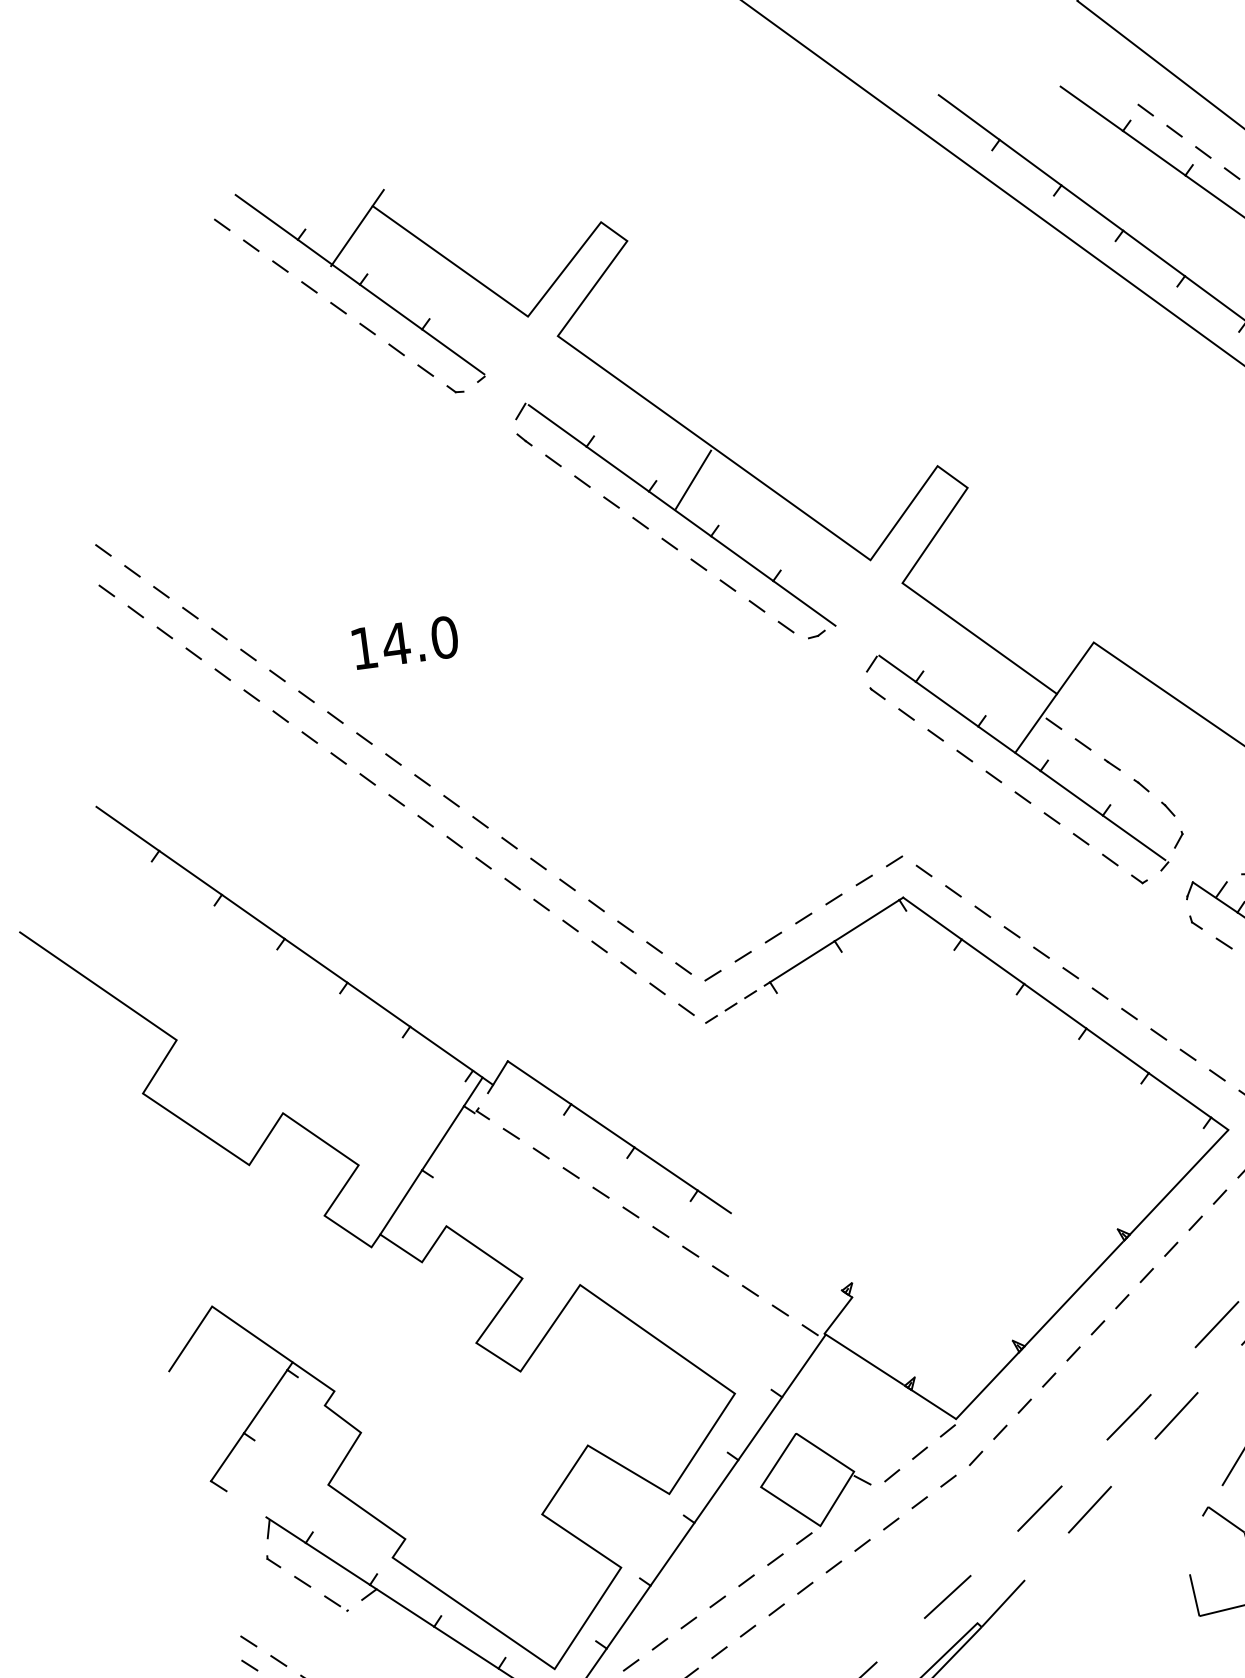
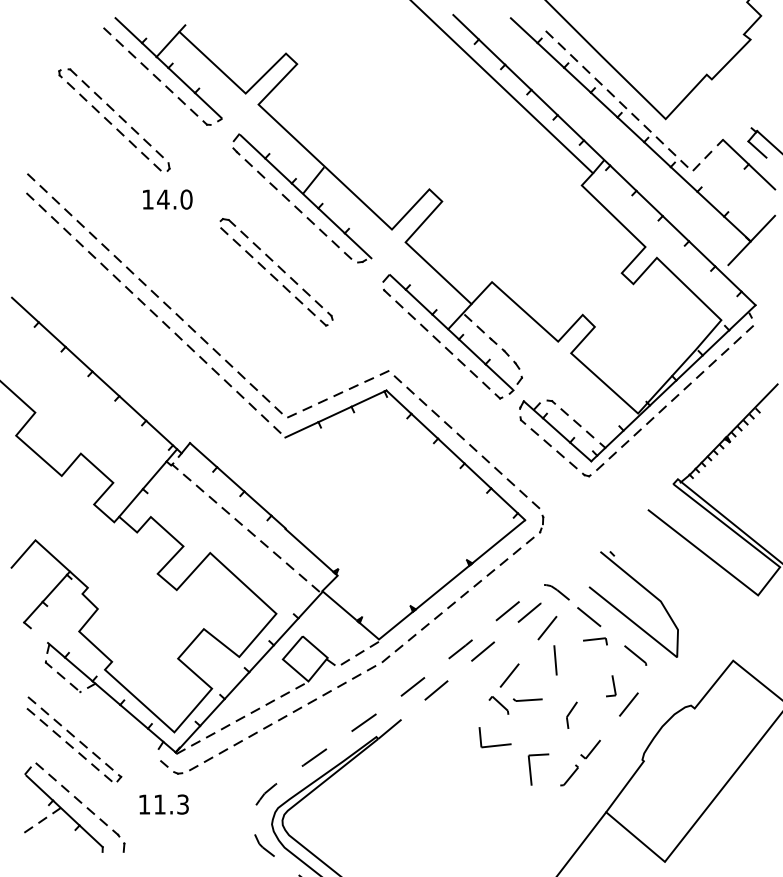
part: (261, 406) -> (114, 119), added
text: (404, 642) -> (167, 199), moved
part: (641, 681) -> (276, 272), added
line: (738, 1001) -> (302, 429), dashed -> solid
line: (784, 1250) -> (308, 549), added

